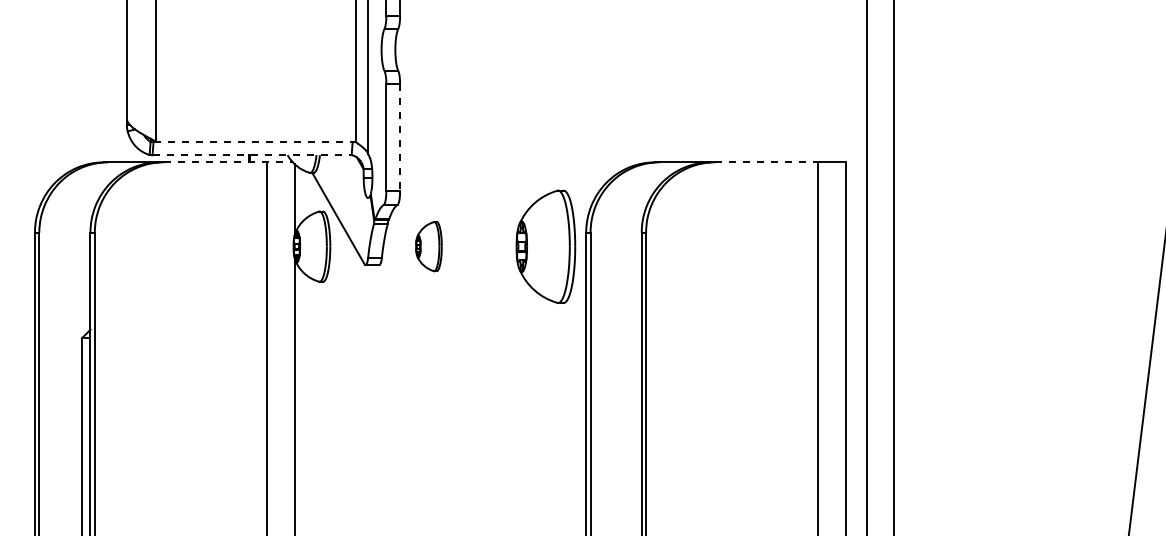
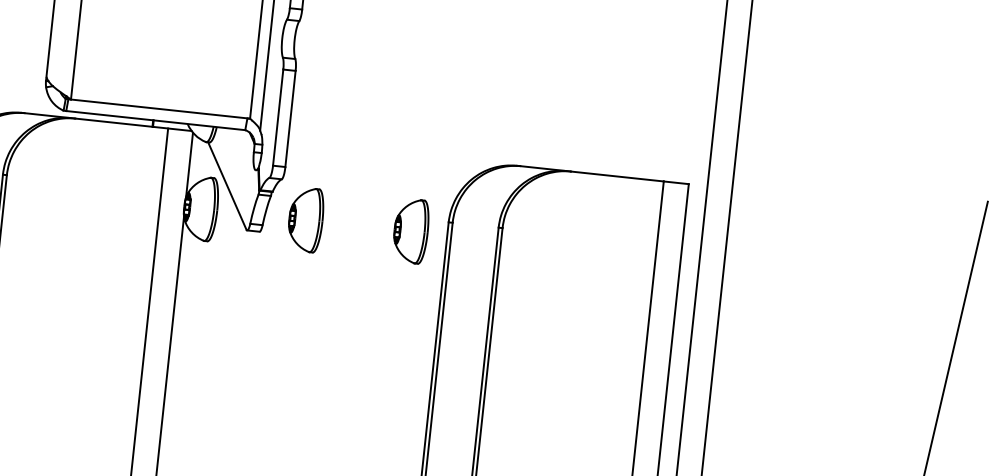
line: (400, 138) -> (290, 119), dashed -> solid
line: (255, 141) -> (160, 108), dashed -> solid
line: (252, 155) -> (156, 120), dashed -> solid
line: (228, 162) -> (133, 124), dashed -> solid
line: (766, 162) -> (617, 176), dashed -> solid
part: (428, 246) -> (305, 219), size x1.43
part: (545, 246) -> (410, 230), size x0.62

